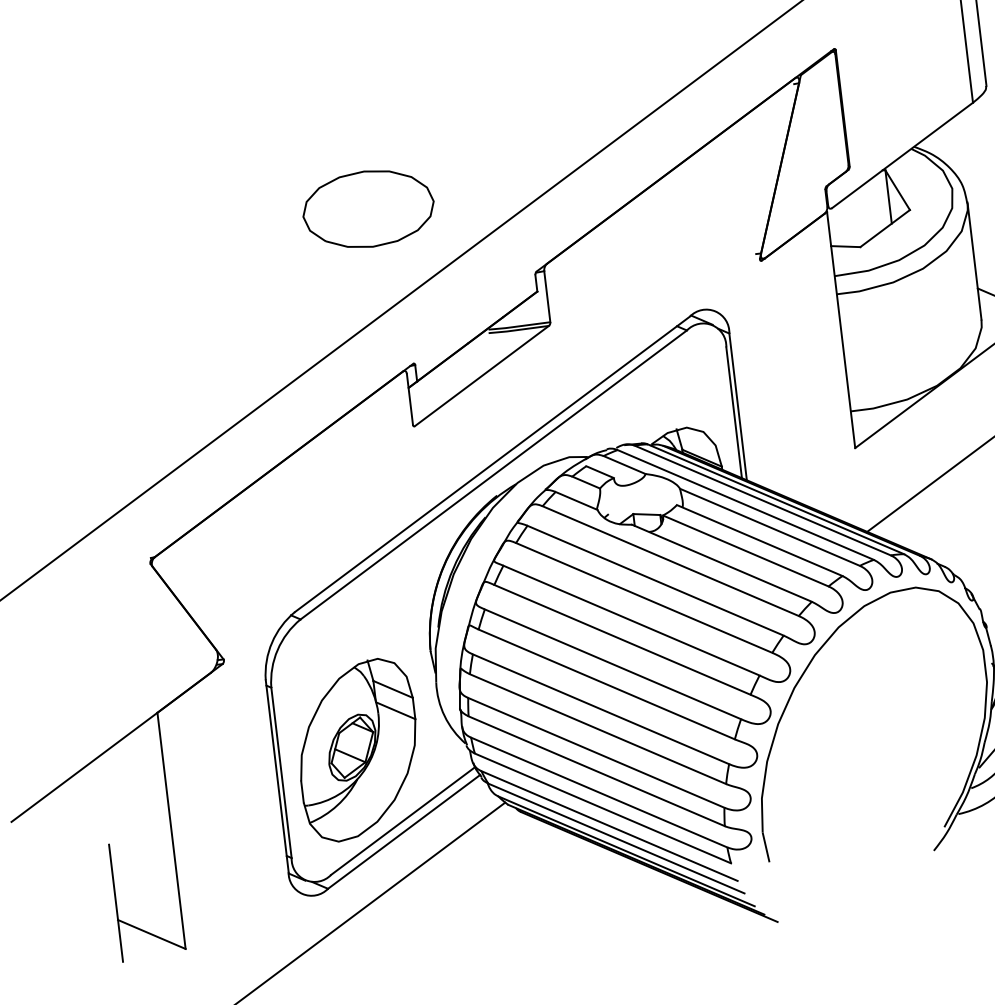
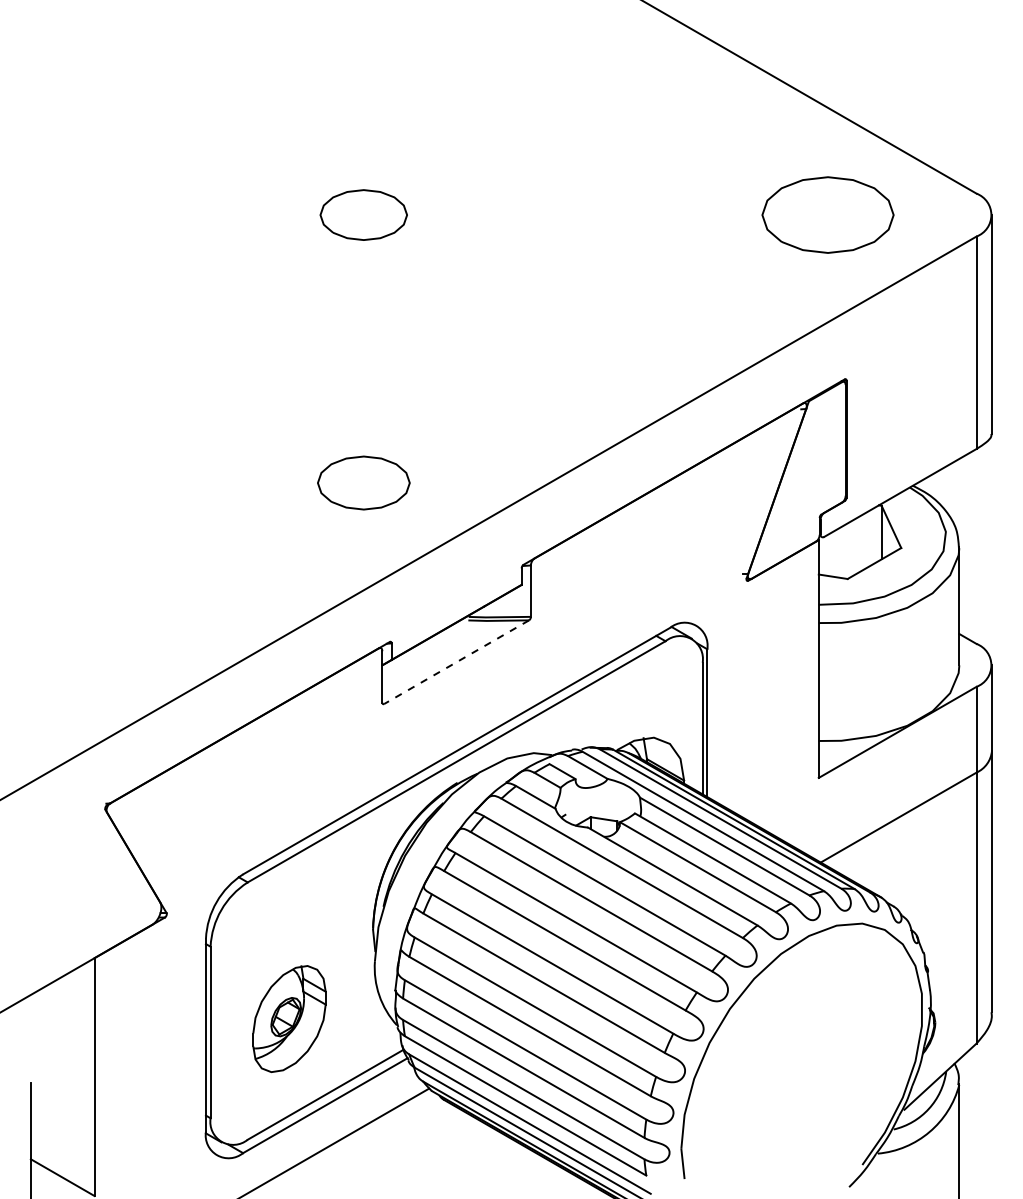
part: (368, 208) -> (363, 482), size x0.7
line: (481, 376) -> (456, 662), solid -> dashed
part: (358, 749) -> (289, 1018), size x0.6

